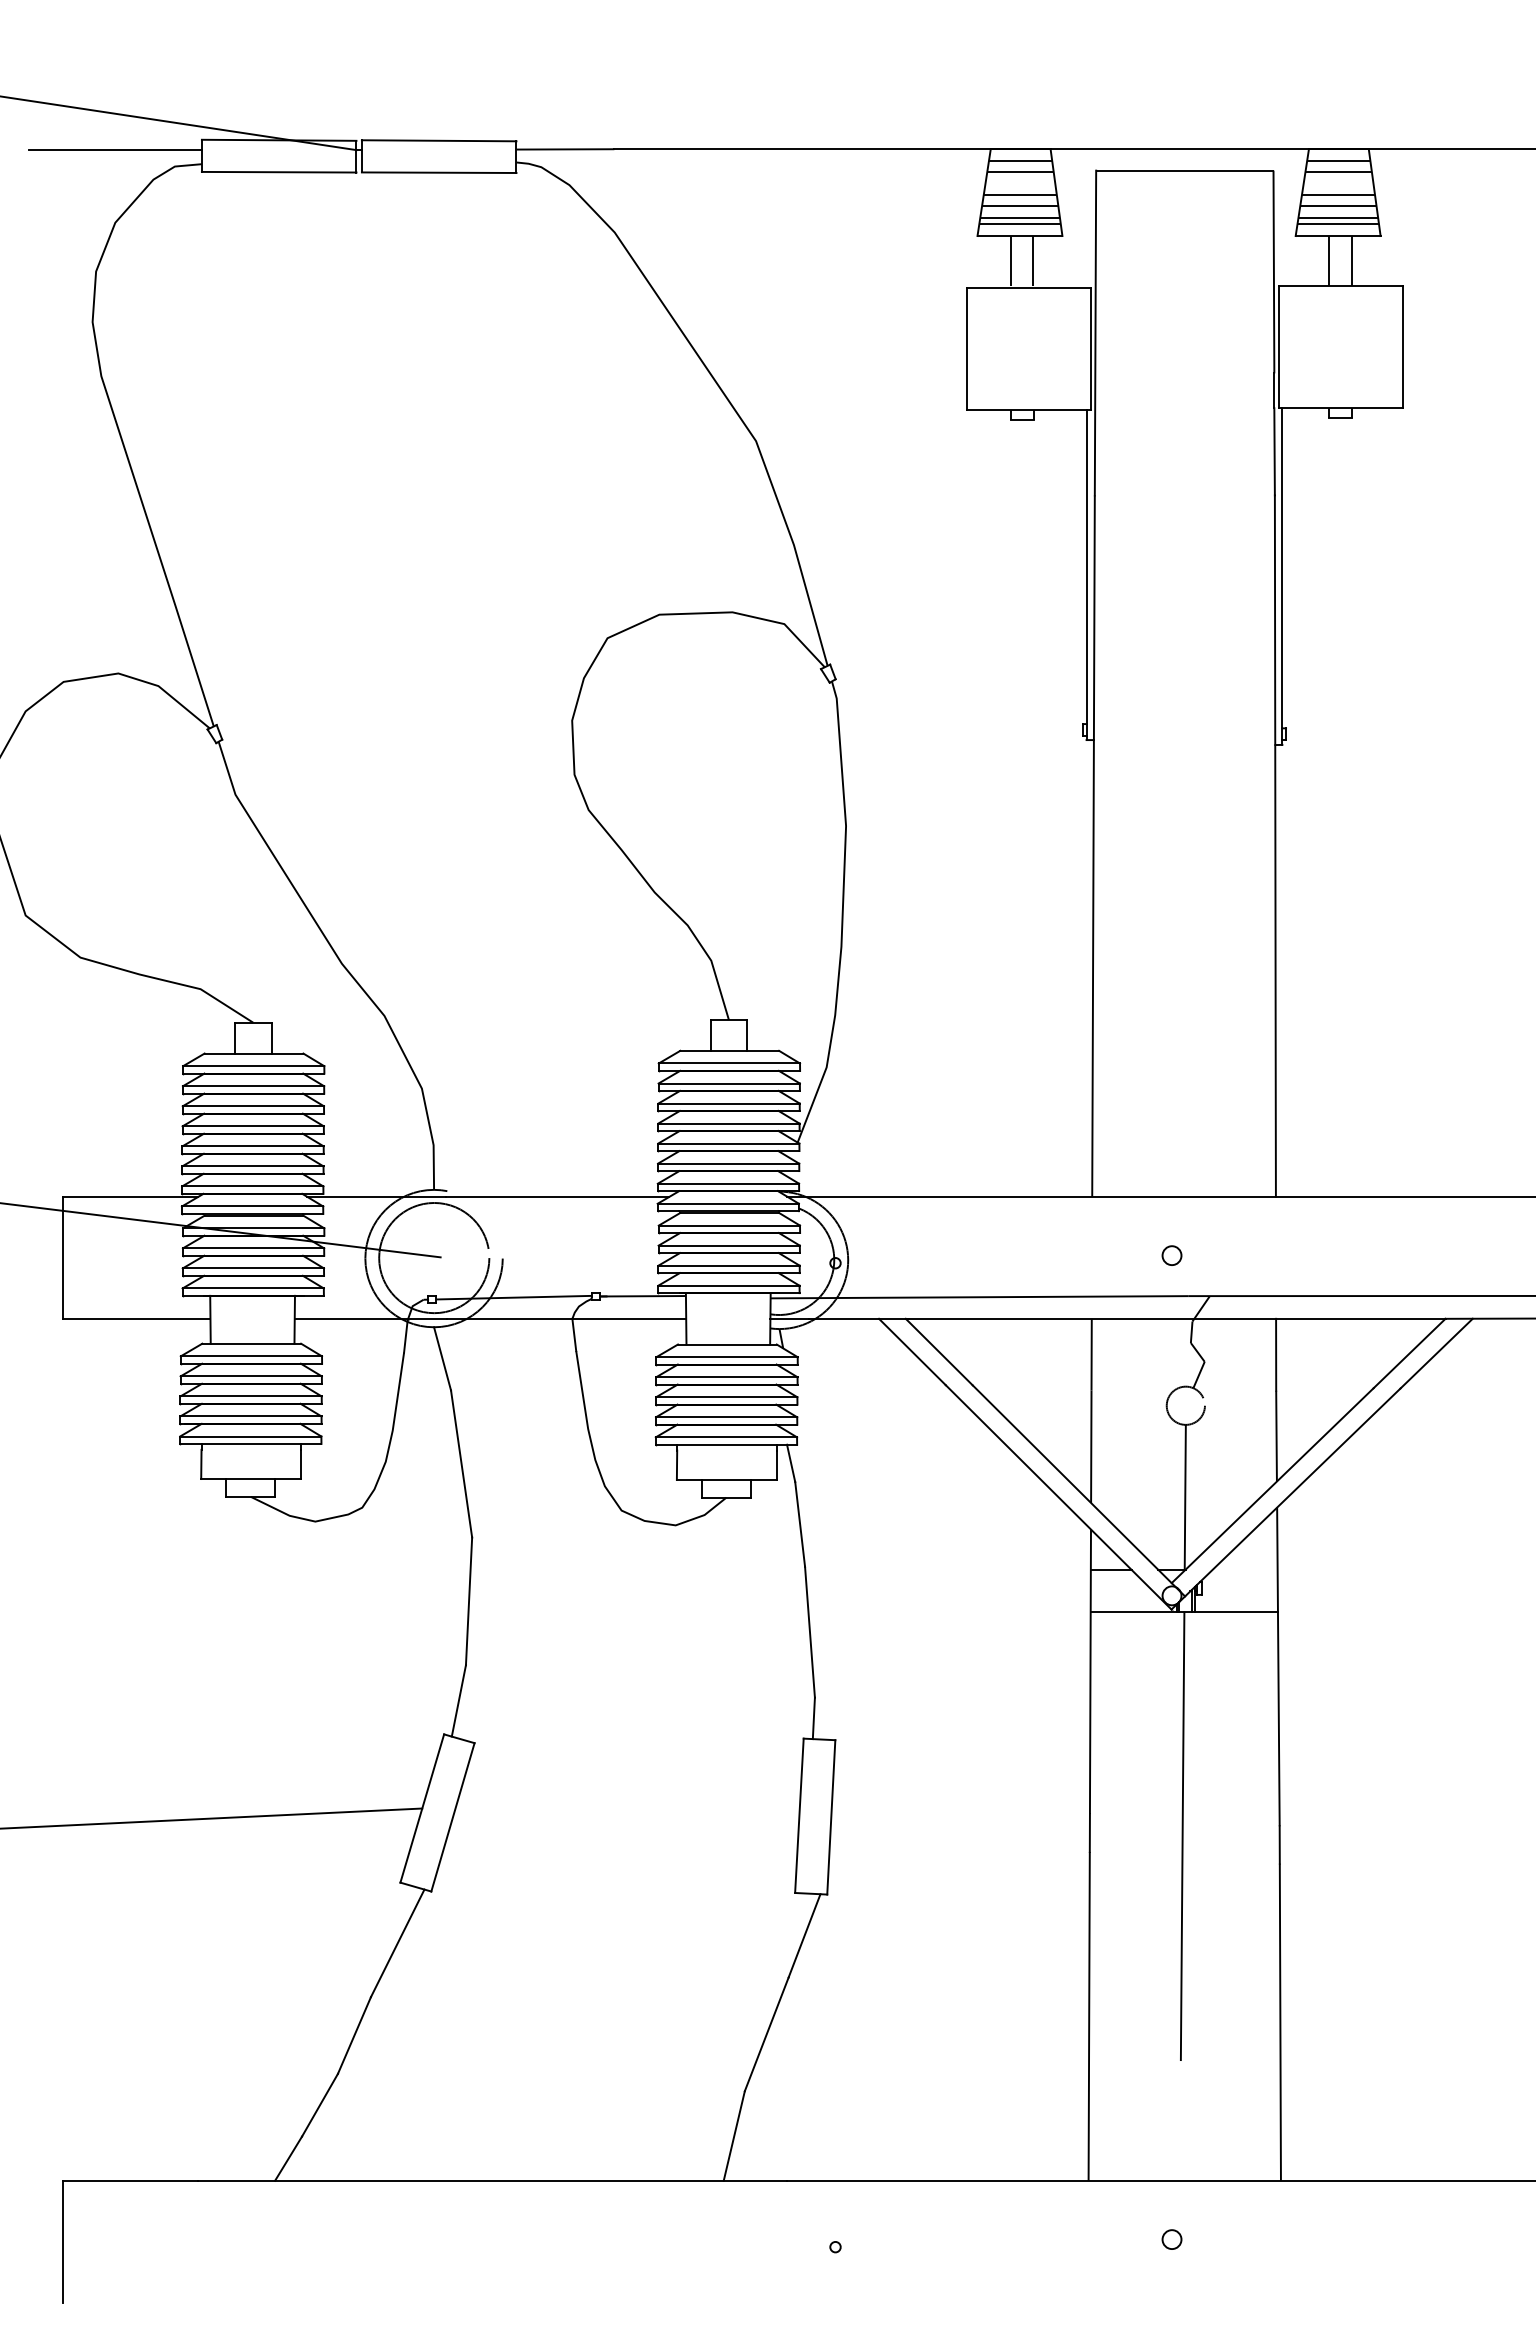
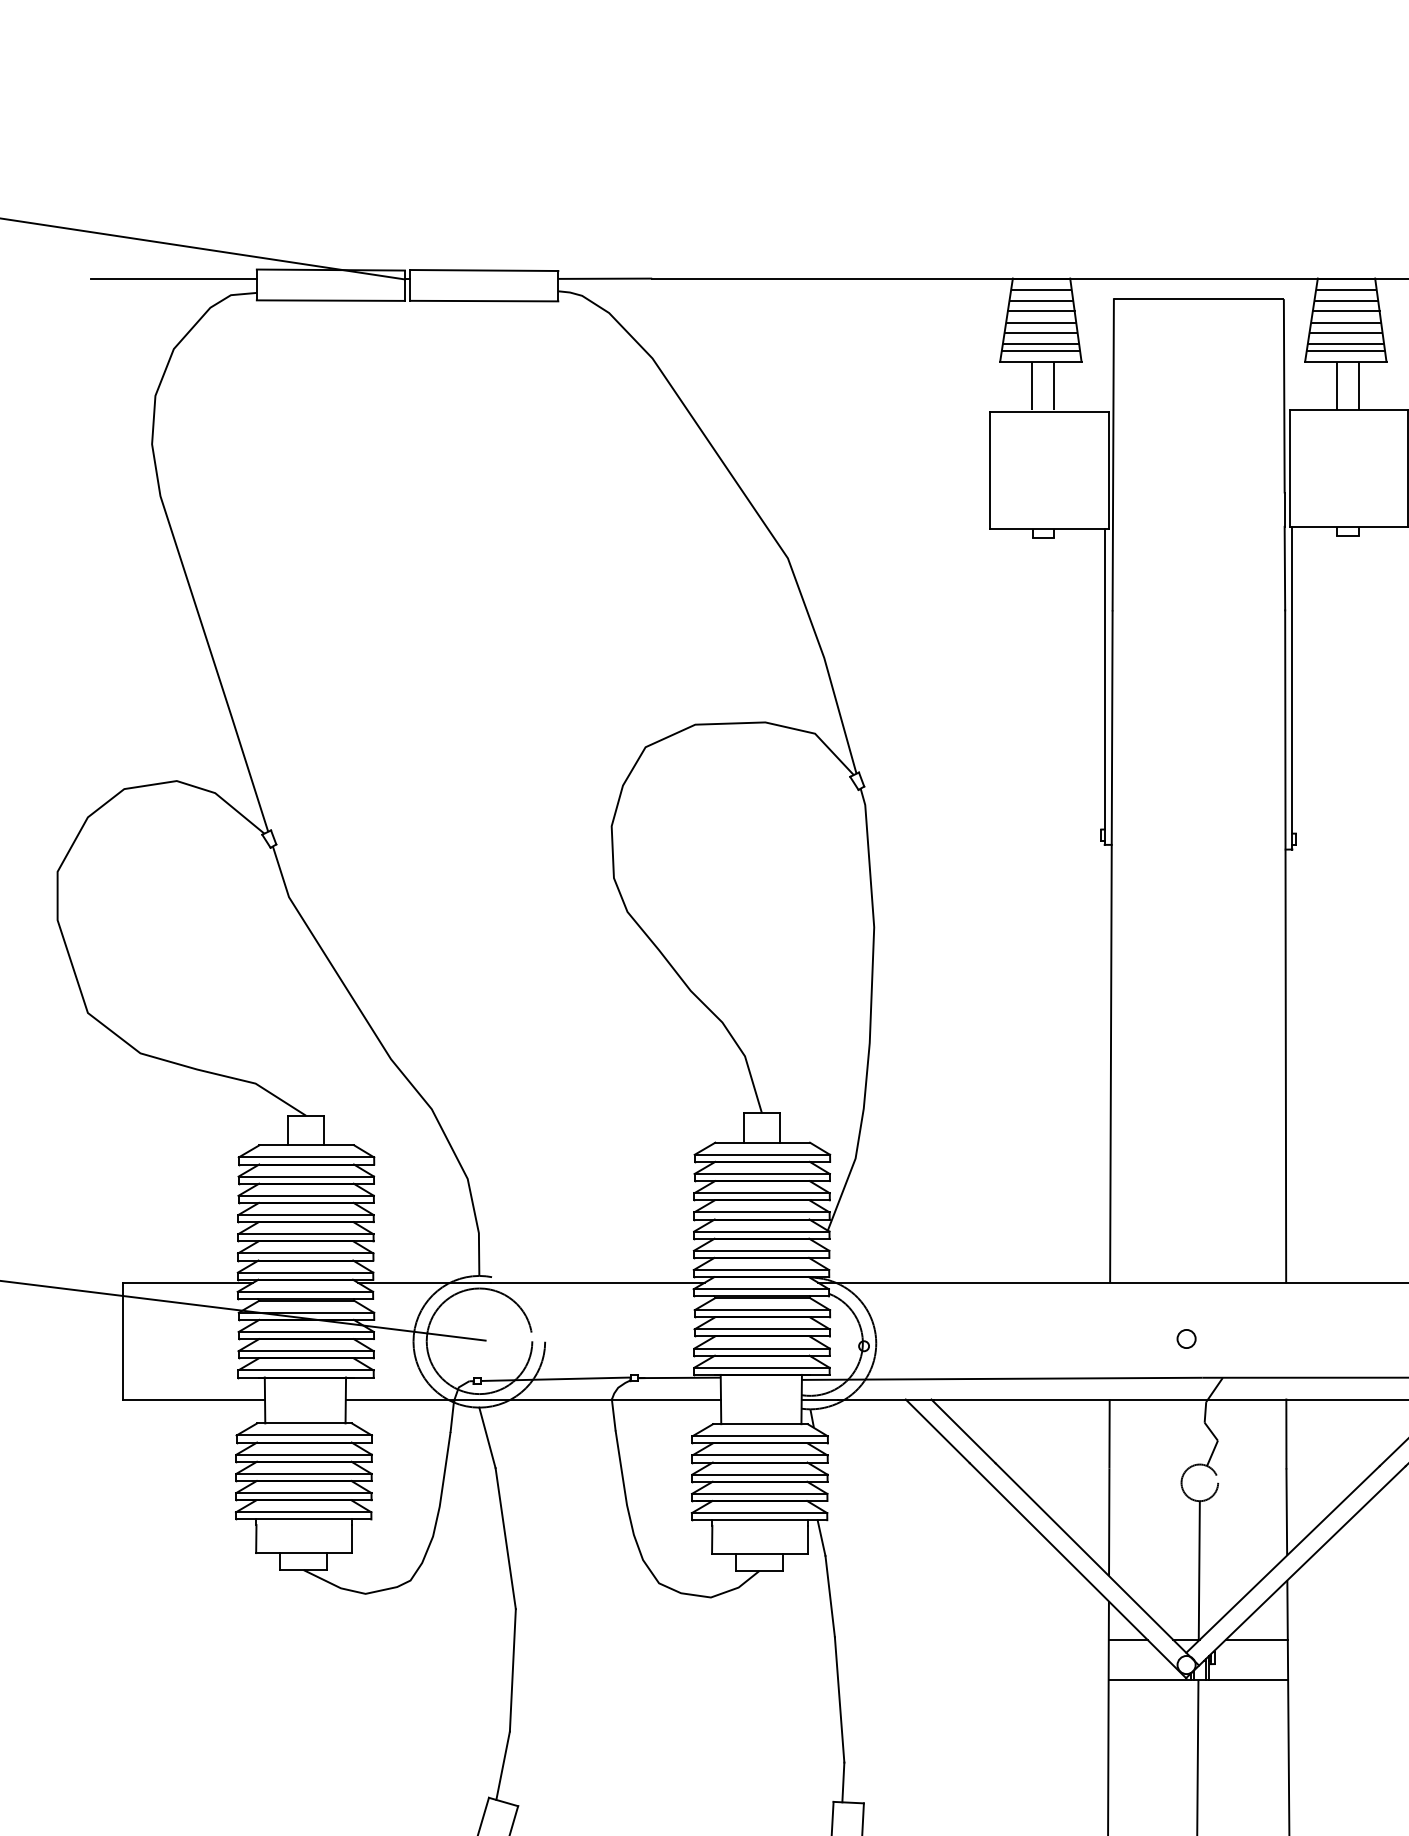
line: (1020, 183) -> (1041, 311), added
line: (1338, 183) -> (1346, 311), added
line: (1244, 1569) -> (1256, 1639), added

